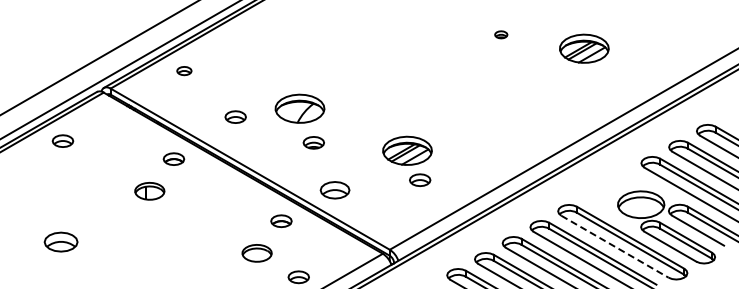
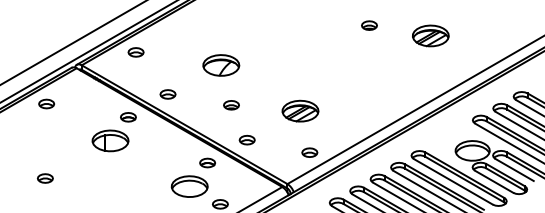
part: (501, 34) -> (369, 25), size x1.67
part: (184, 70) -> (136, 51), size x1.43
part: (299, 108) -> (220, 65), moved
part: (235, 116) -> (167, 93), moved
part: (420, 179) -> (310, 152), moved
part: (335, 189) -> (247, 139), size x0.71
part: (149, 191) -> (110, 141), size x1.67
part: (61, 242) -> (45, 178), size x0.62
line: (614, 246) -> (453, 181), dashed -> solid
part: (256, 253) -> (189, 186), size x1.67

